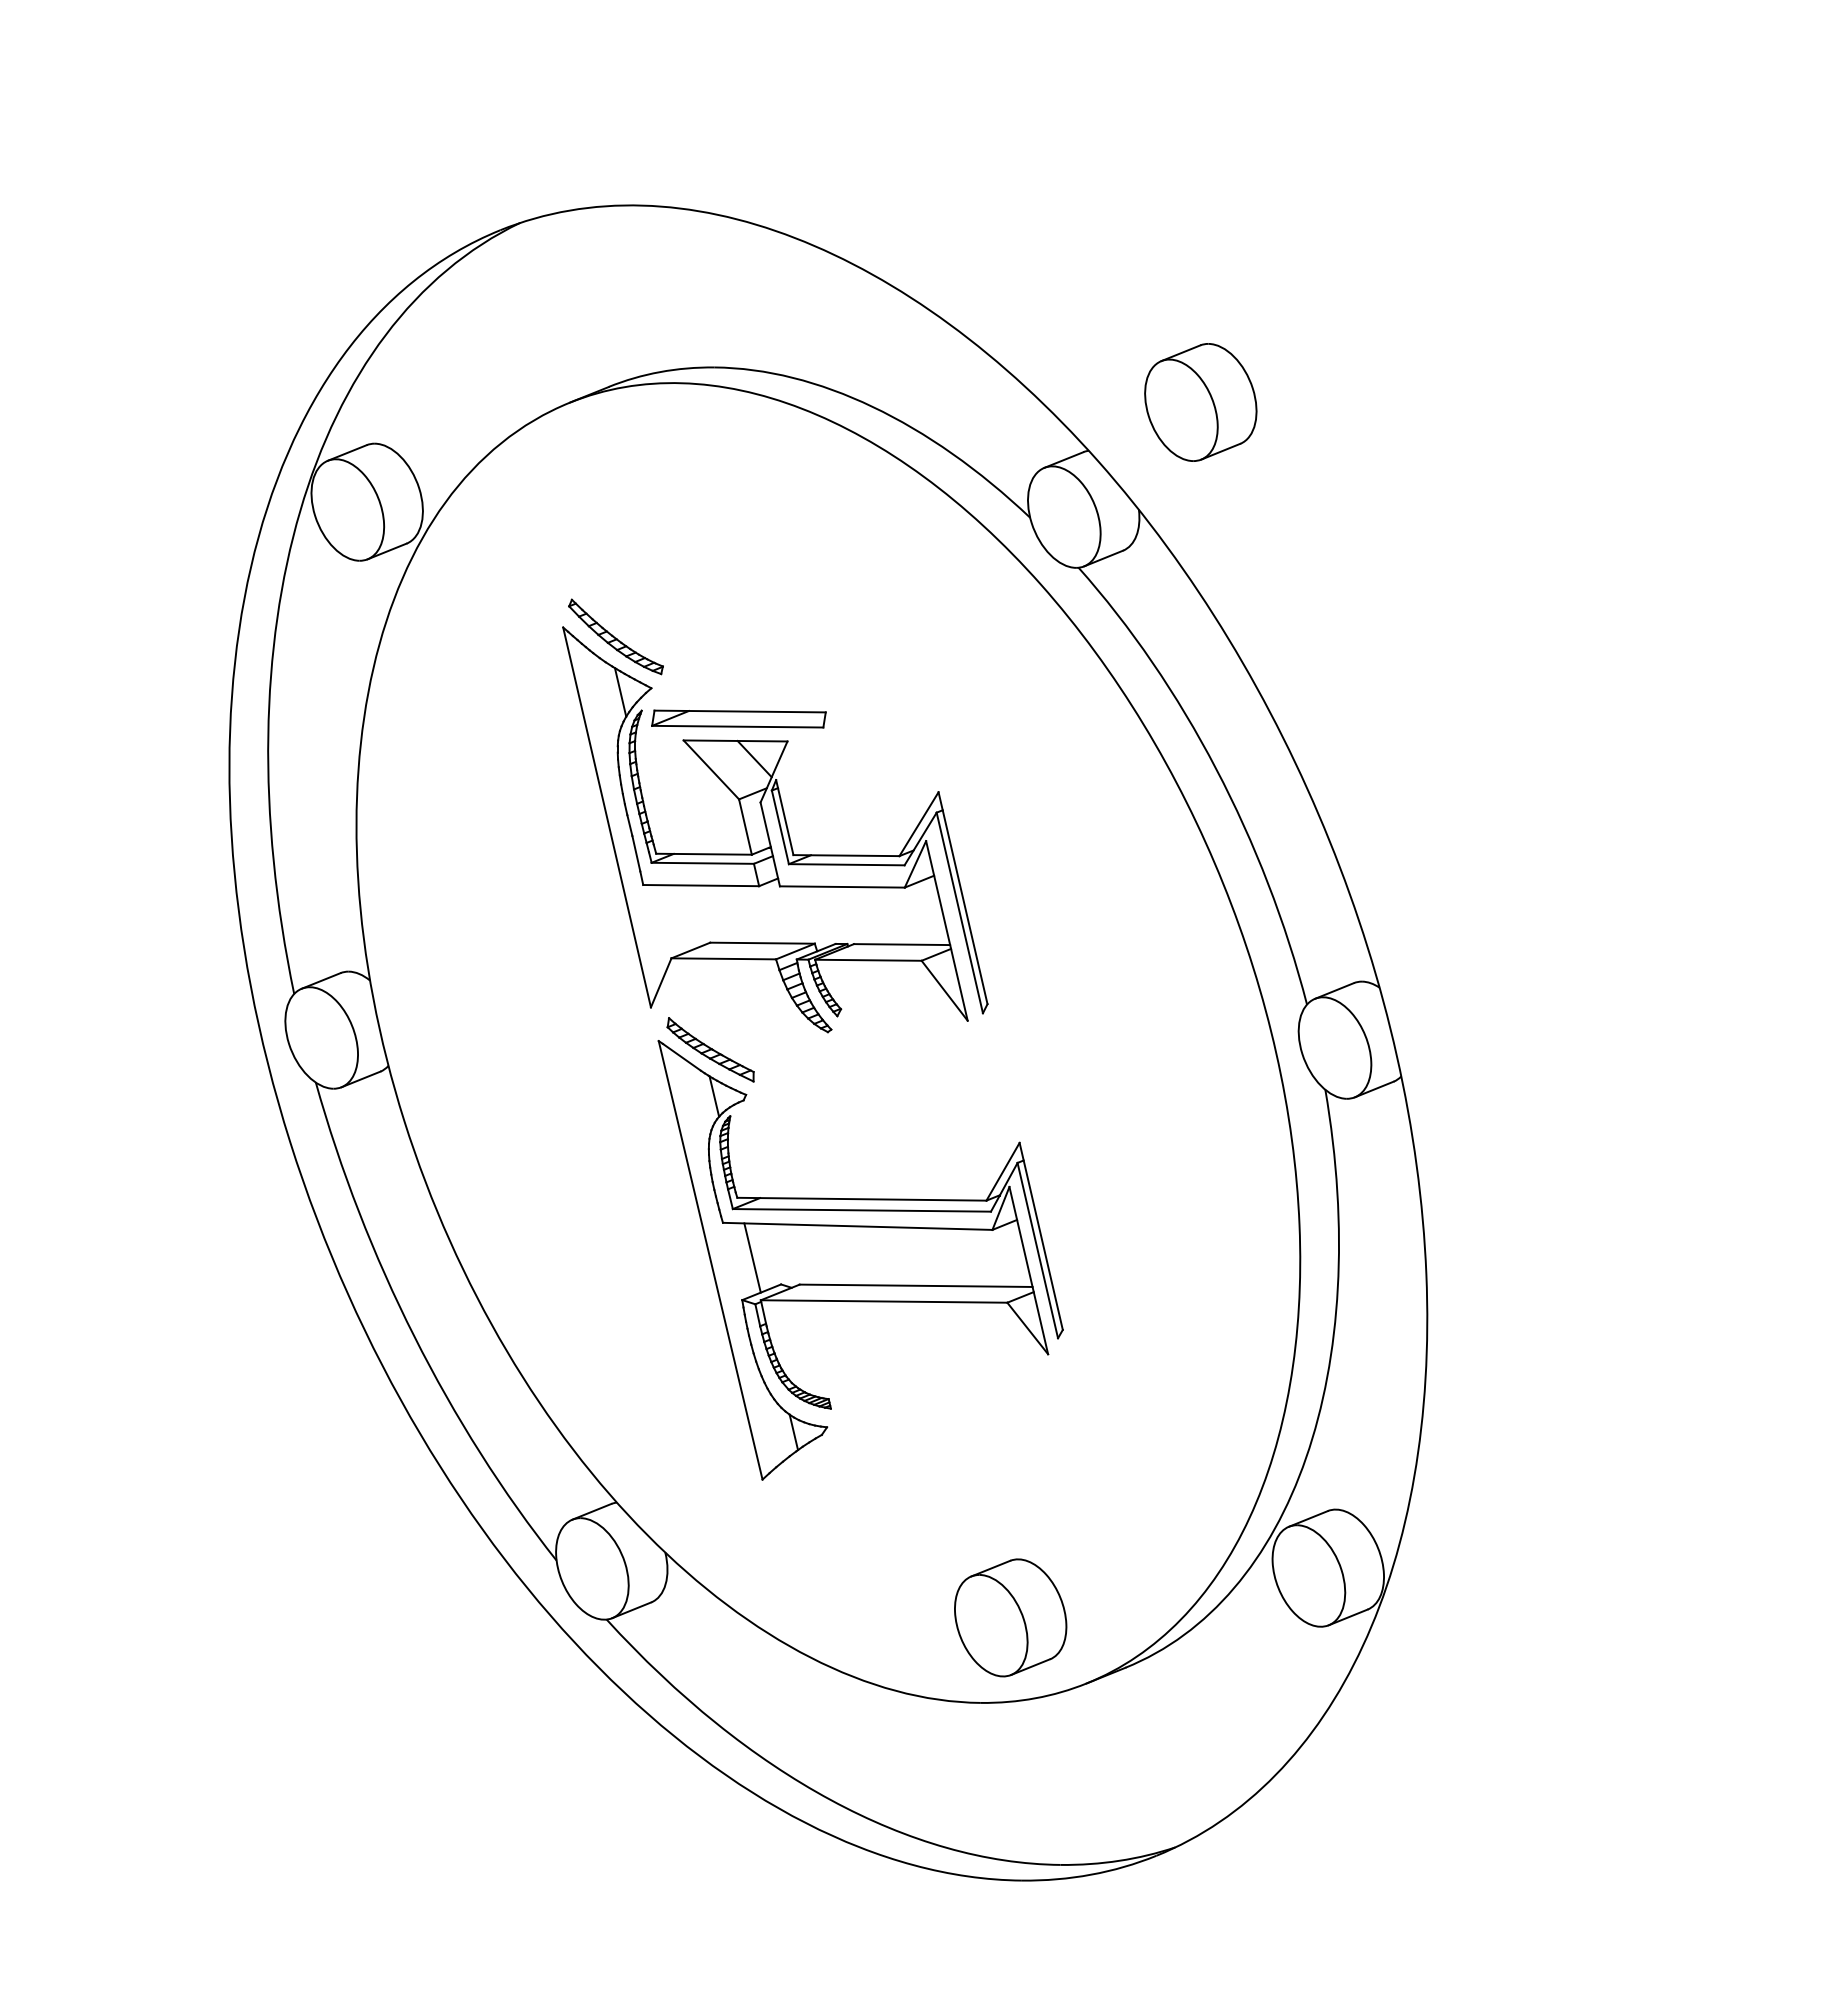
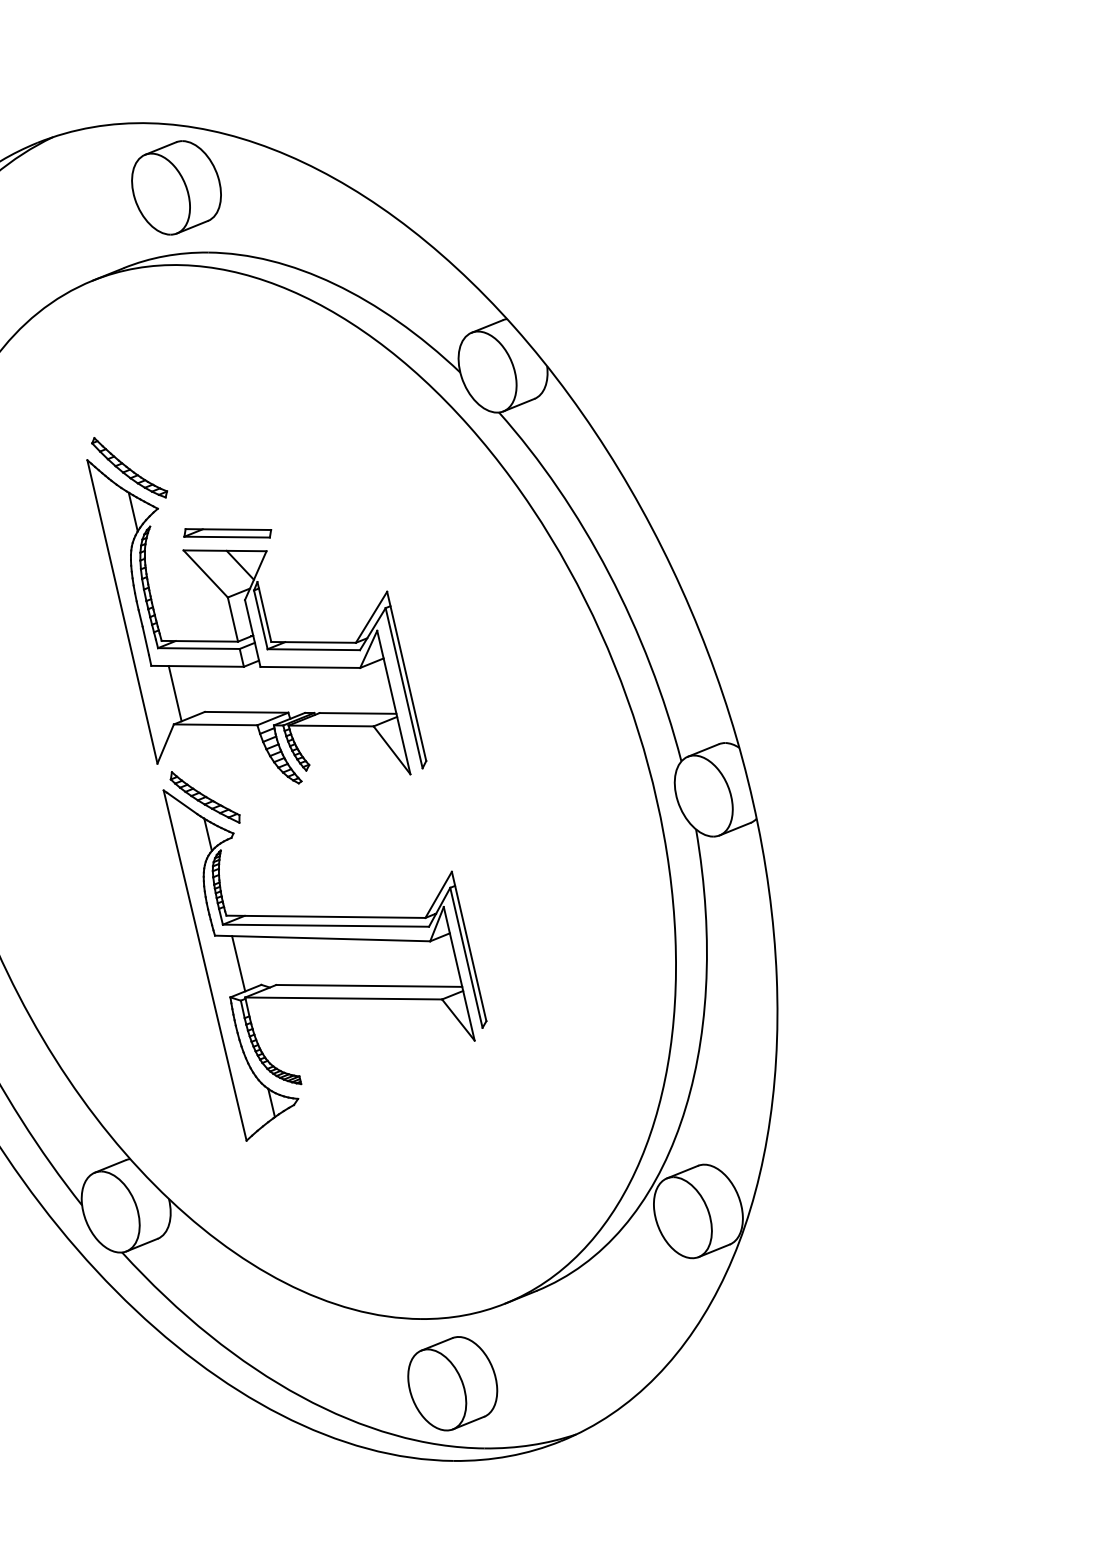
part: (1200, 402) -> (176, 187), moved
part: (738, 718) -> (227, 532), size x0.62
line: (673, 919) -> (175, 693), added
part: (1010, 1617) -> (452, 1383), moved

